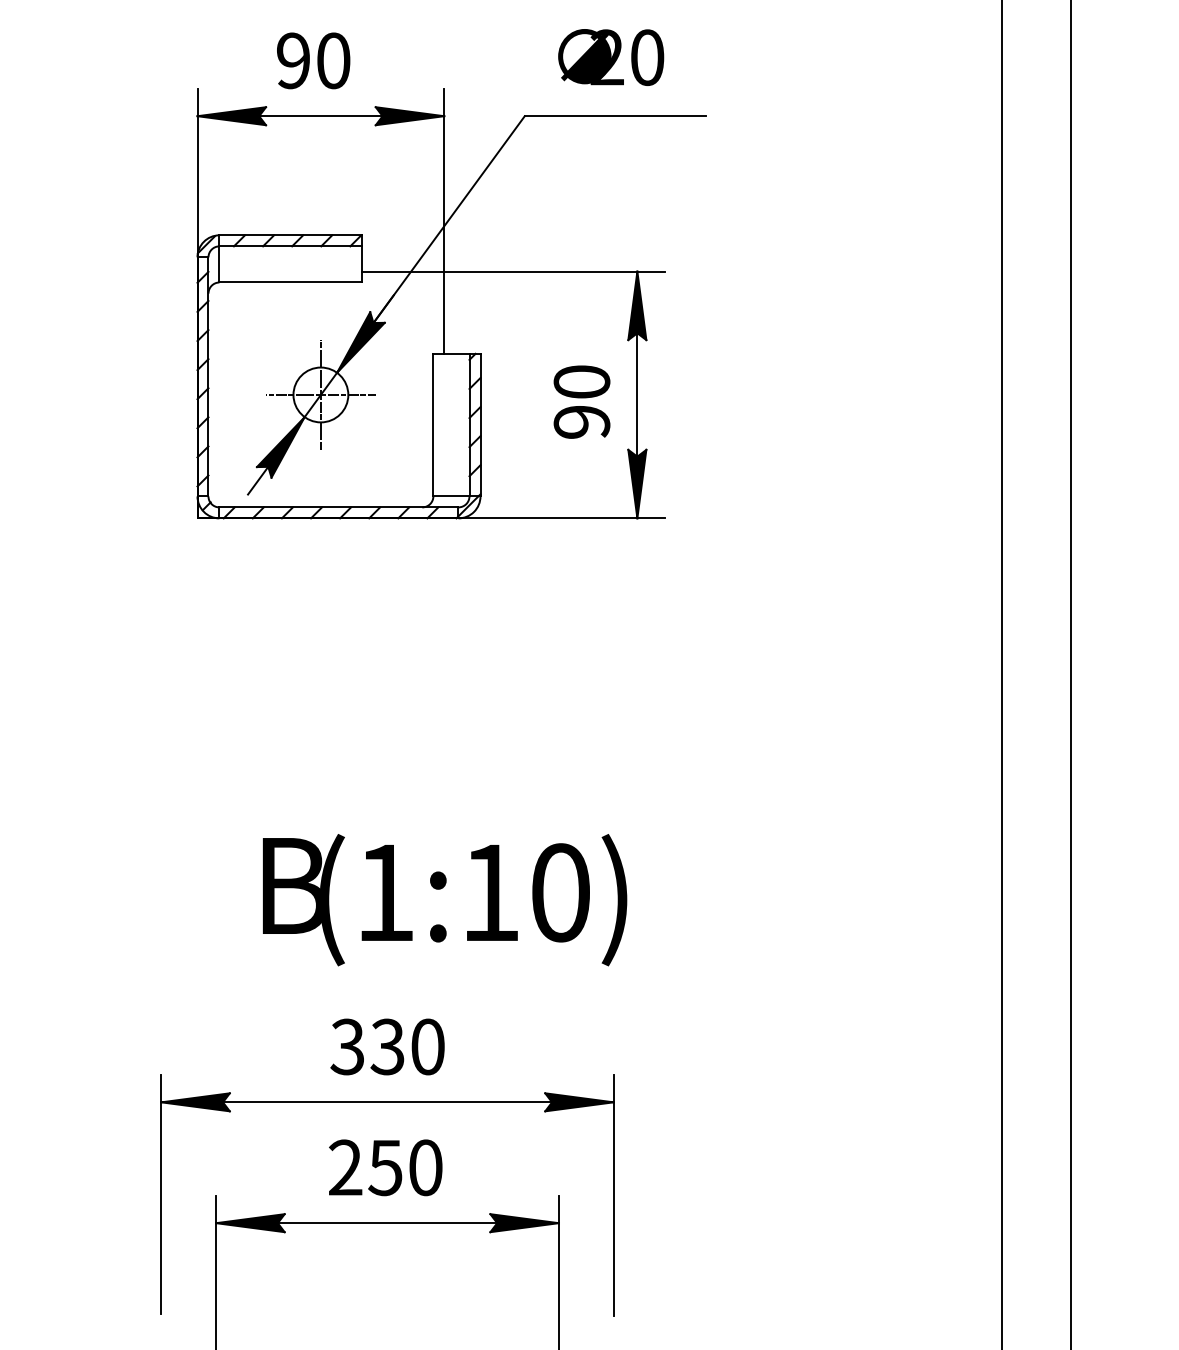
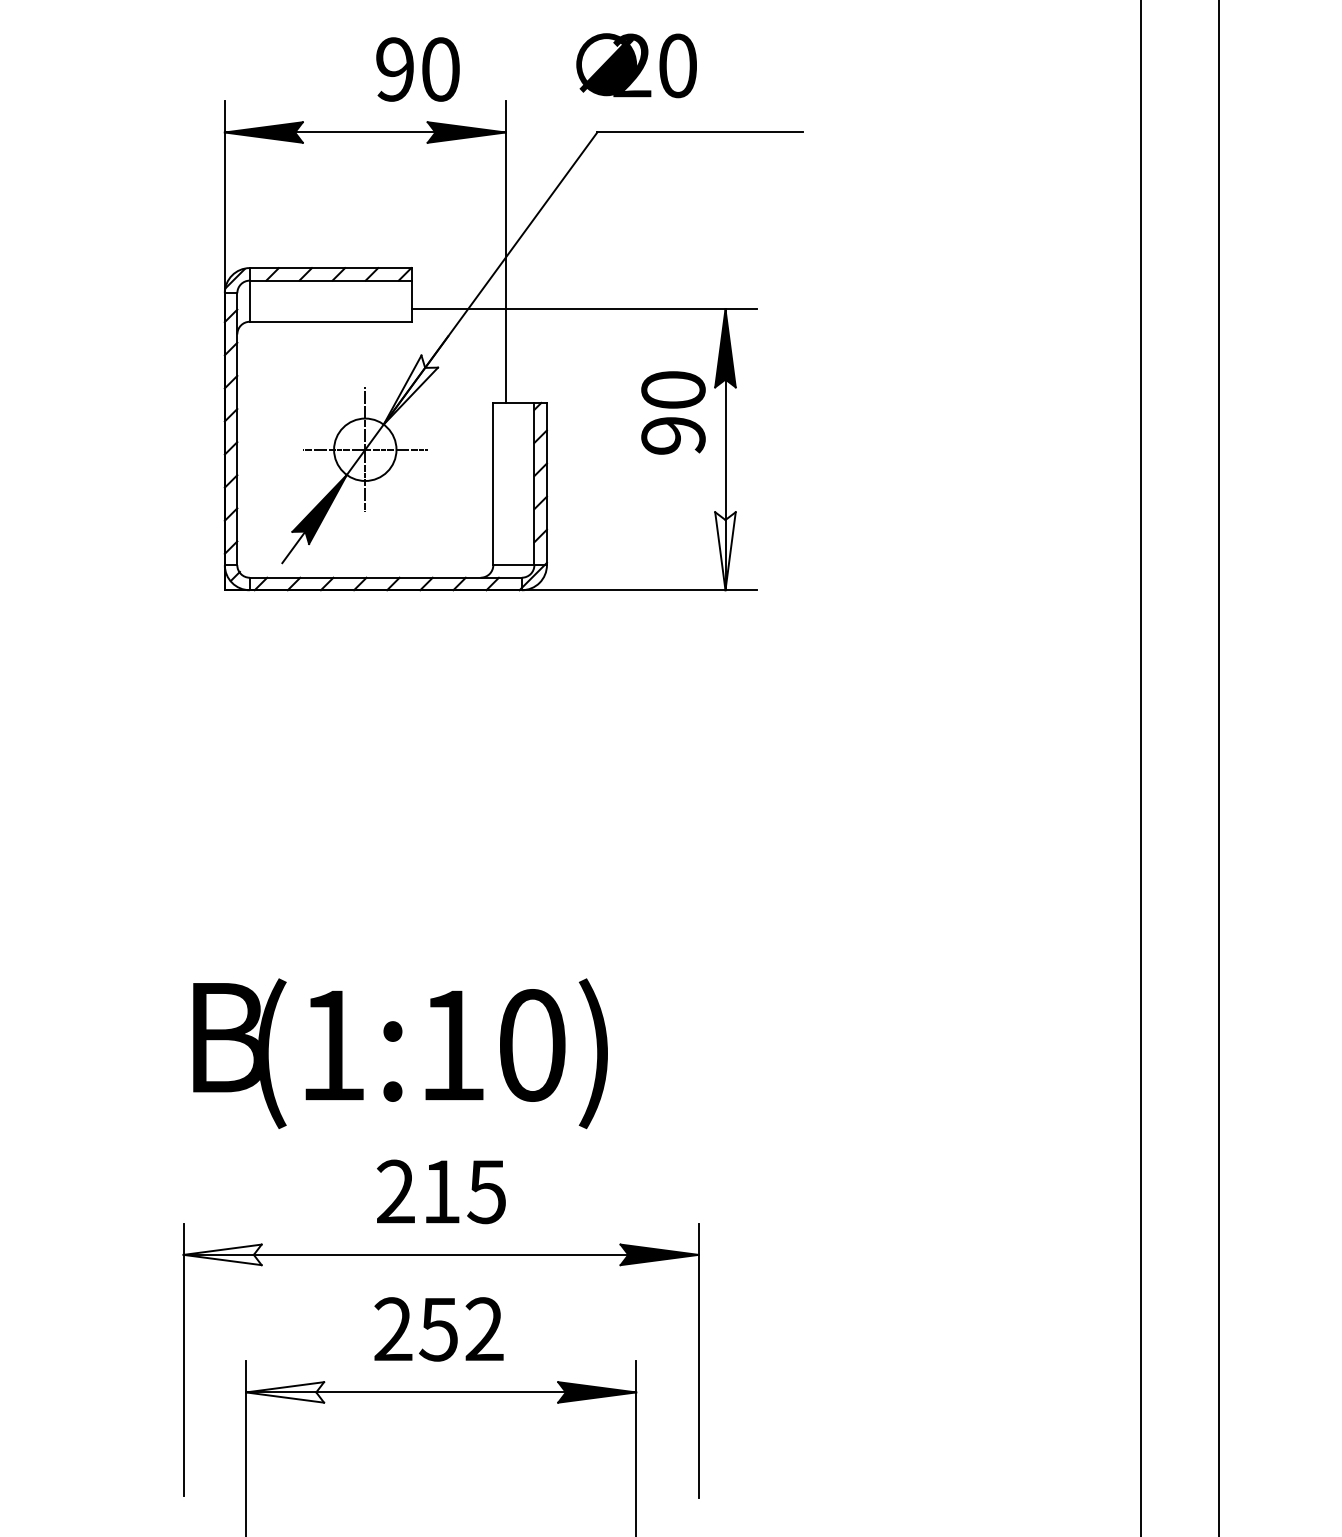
text: (611, 57) -> (636, 65), moved
text: (313, 60) -> (417, 69), moved
fill: (360, 342) -> (410, 389), removed
text: (582, 401) -> (673, 412), moved
fill: (637, 484) -> (725, 551), removed
text: (444, 899) -> (400, 1053), moved
text: (387, 1046) -> (441, 1191), 330 -> 215
fill: (195, 1101) -> (222, 1254), removed
text: (425, 1167) -> (484, 1329), 250 -> 252
fill: (250, 1223) -> (285, 1392), removed

